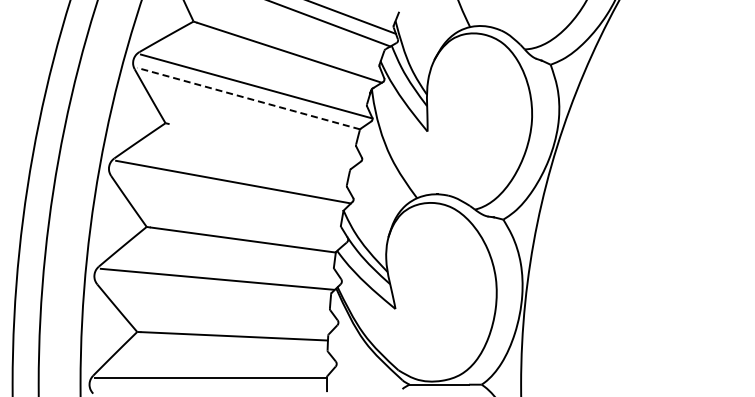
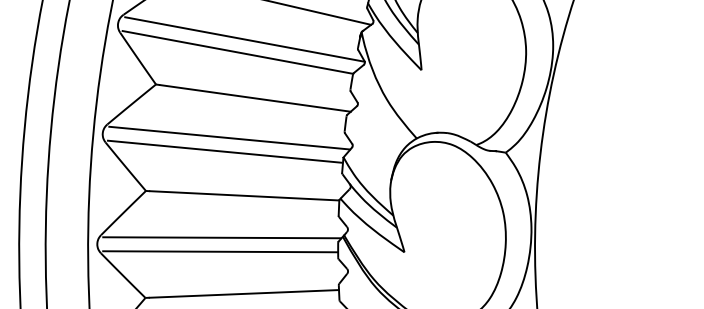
line: (248, 98) -> (237, 52), dashed -> solid
line: (261, 145) -> (254, 98), added
line: (227, 194) -> (224, 151), added
line: (214, 292) -> (220, 251), added

